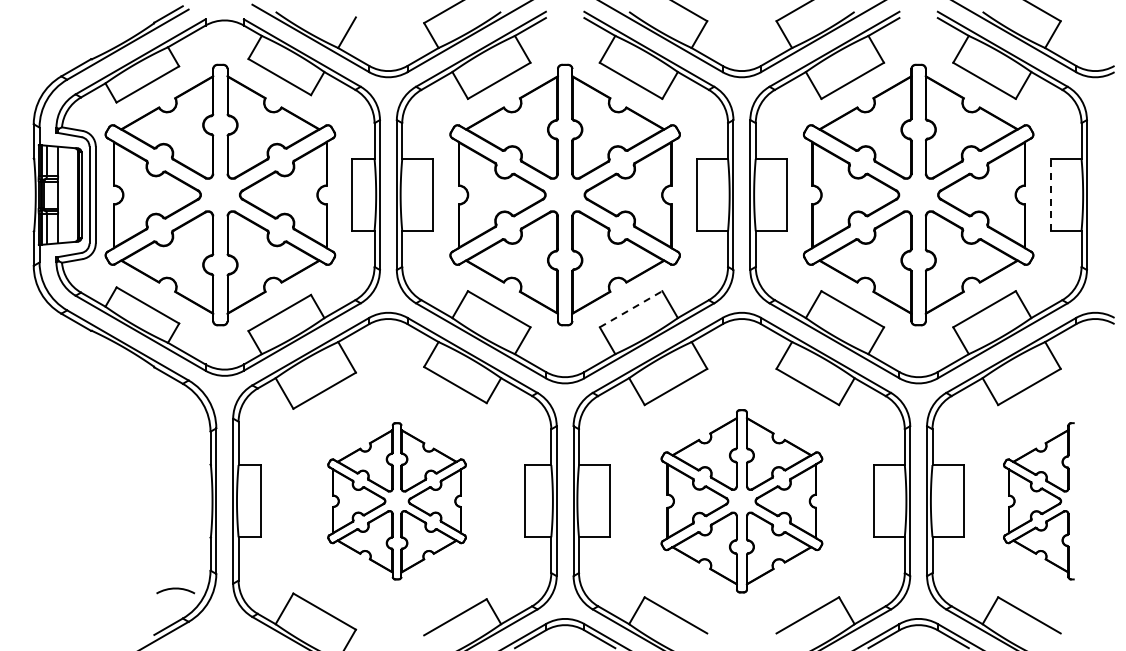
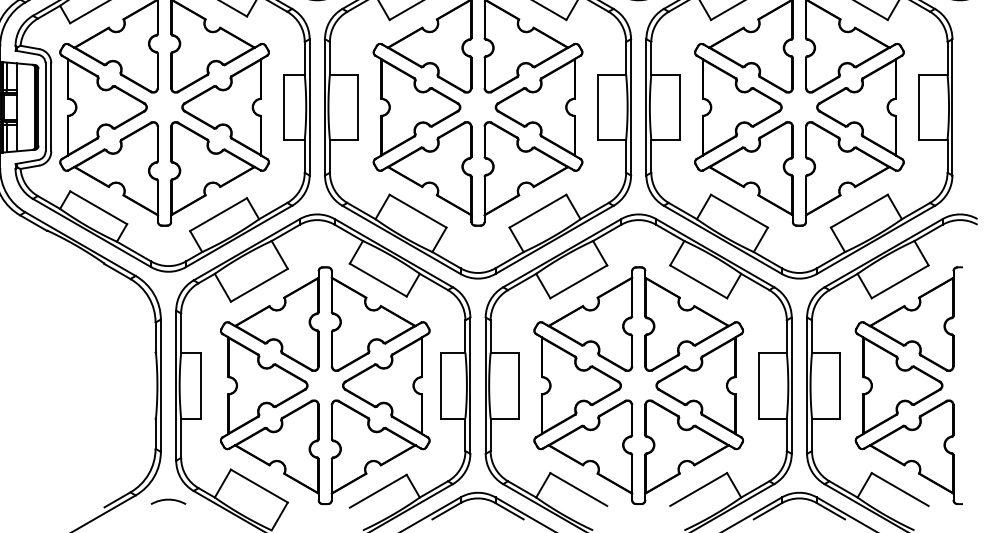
line: (1050, 194) -> (919, 106), dashed -> solid
line: (631, 309) -> (538, 211), dashed -> solid
part: (396, 501) -> (324, 386), size x1.67
part: (741, 501) -> (638, 386), size x1.43
part: (1038, 501) -> (908, 386), size x1.67
arc: (175, 589) -> (168, 500), moved

